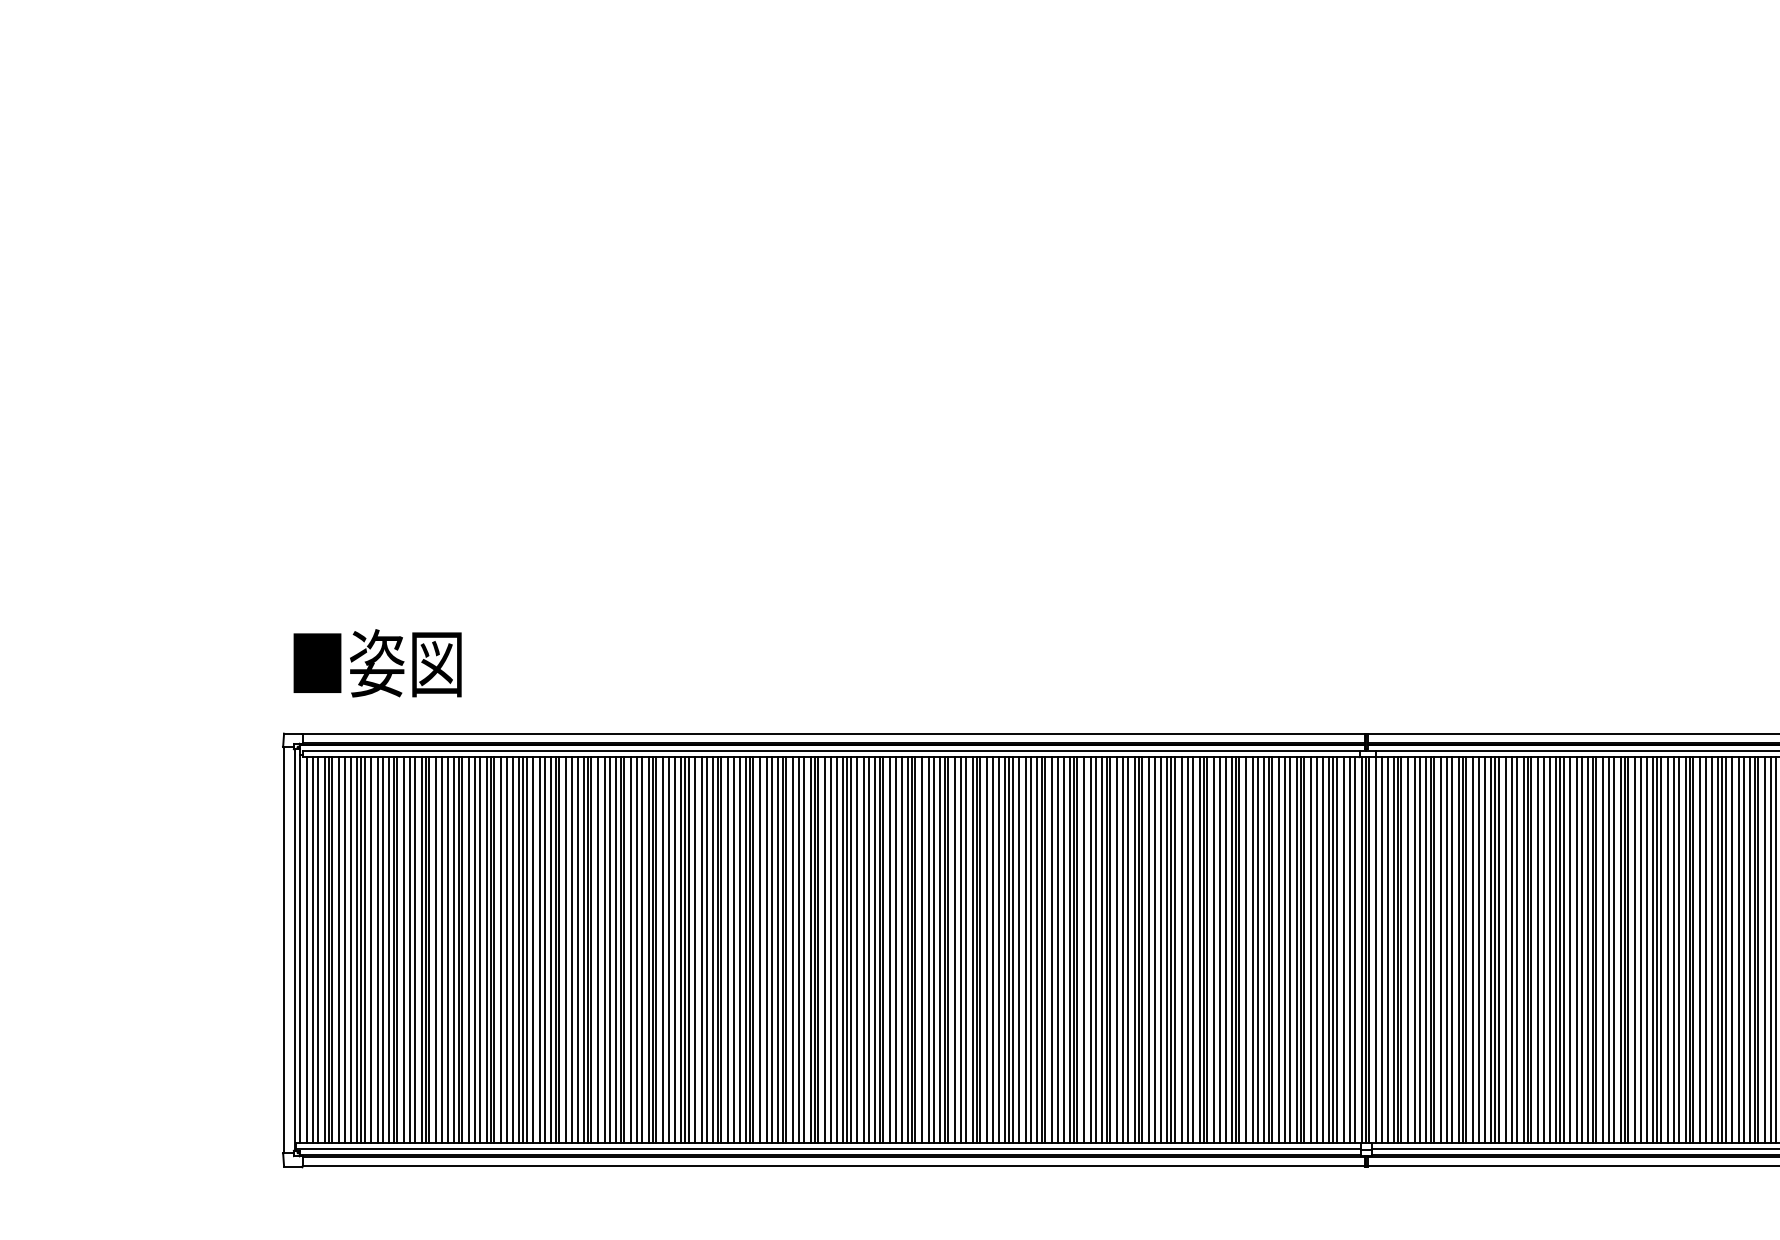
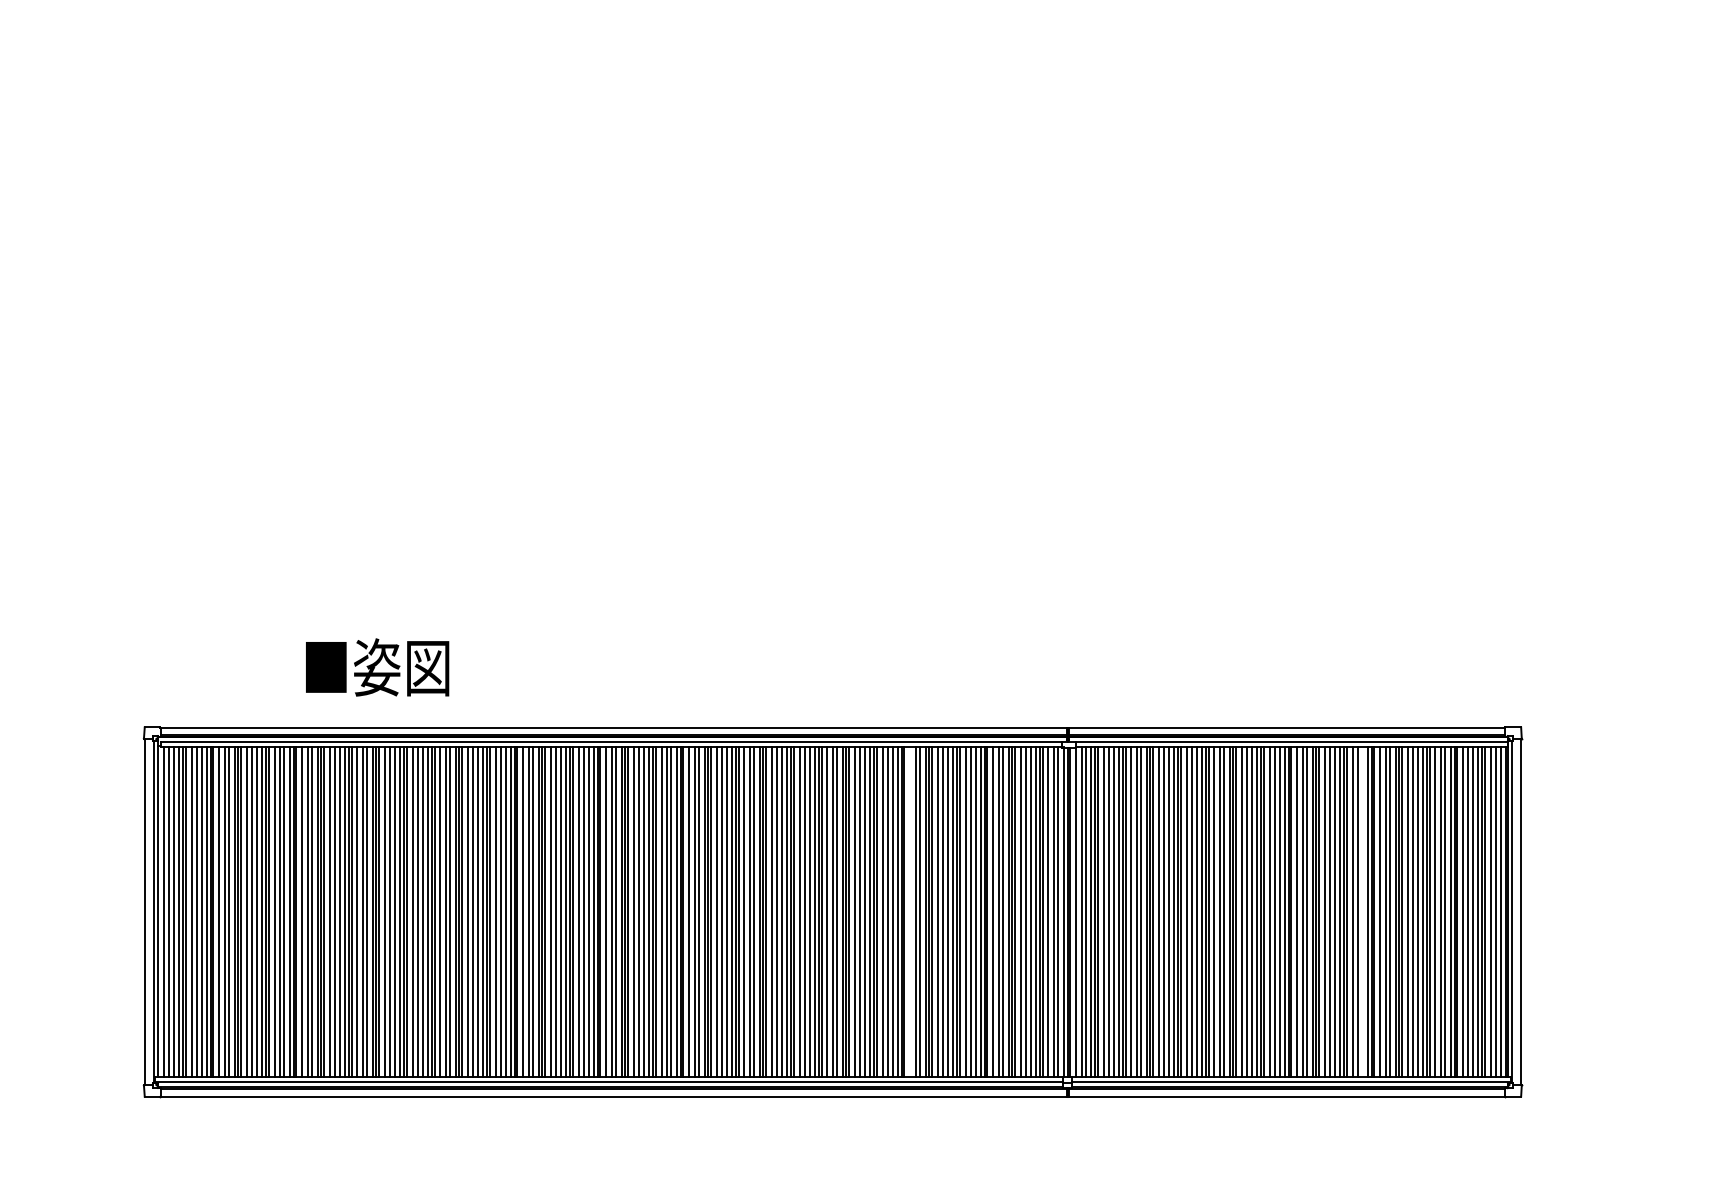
text: (377, 663) -> (377, 667), moved
line: (1181, 949) -> (910, 911), removed
line: (1711, 949) -> (1362, 911), removed

